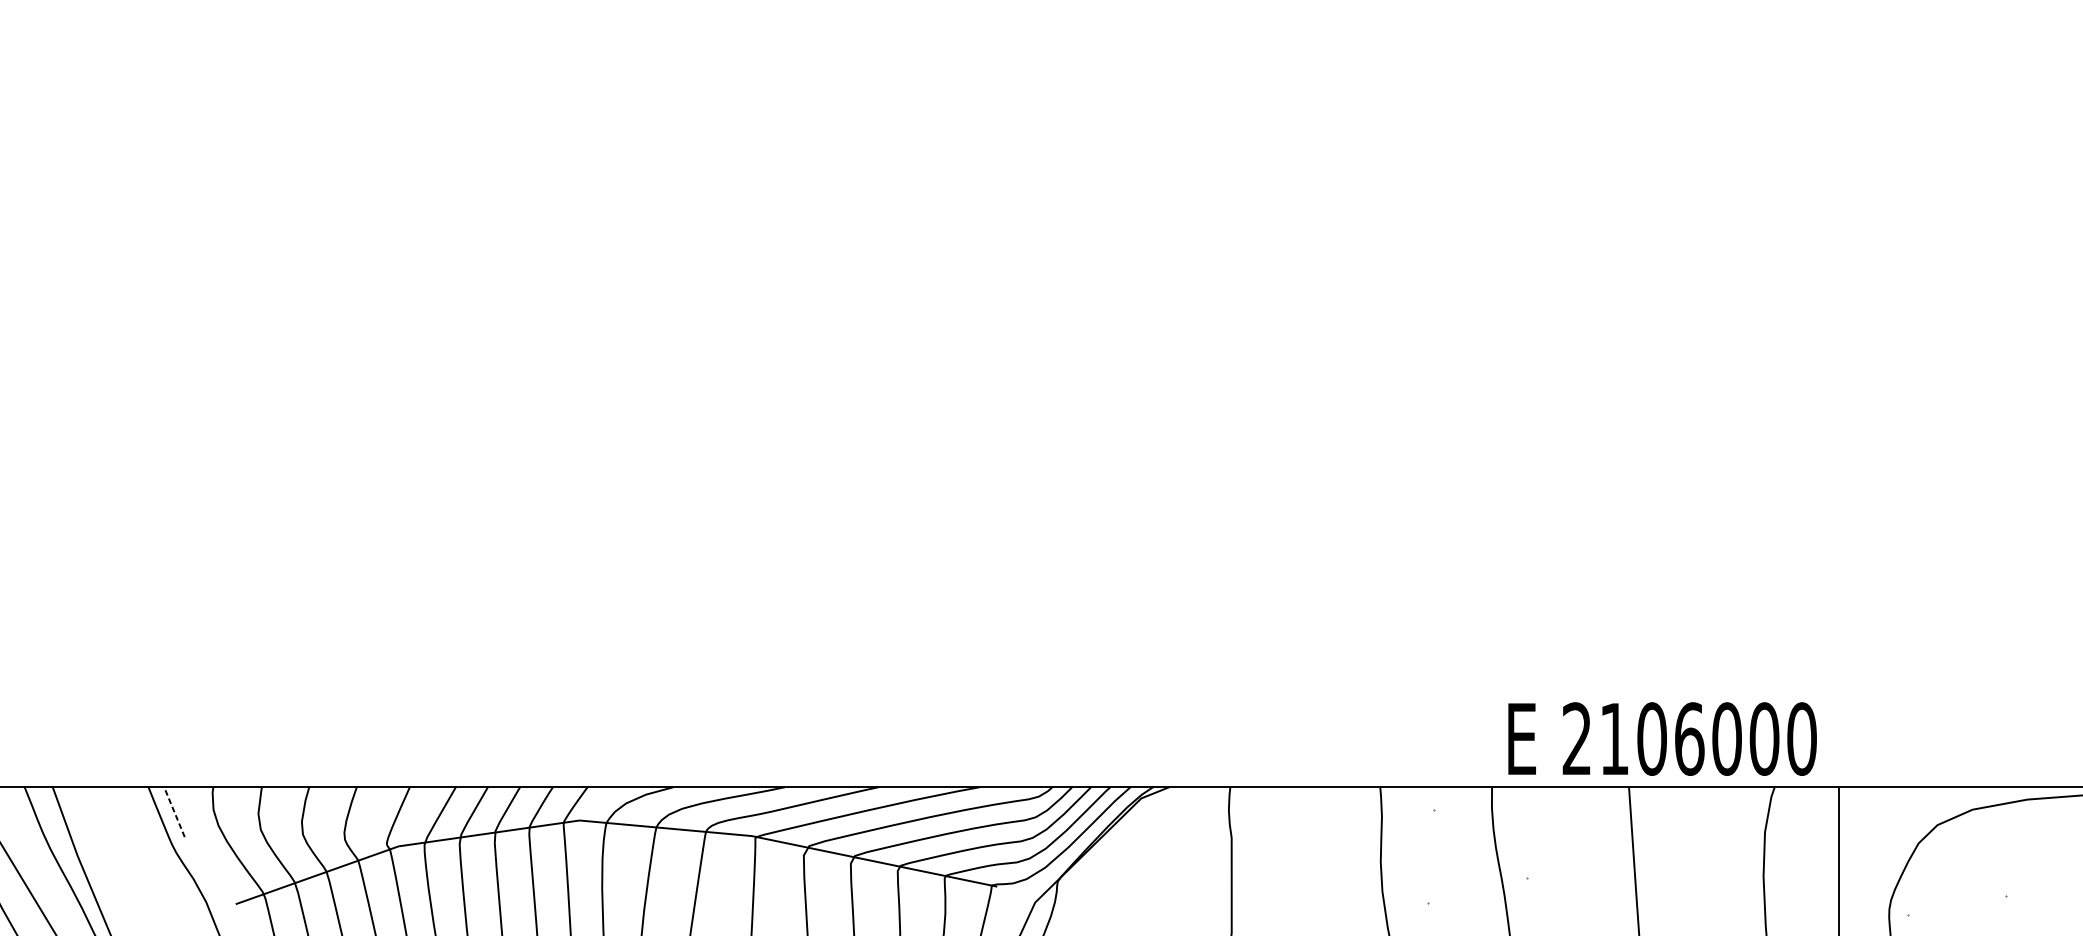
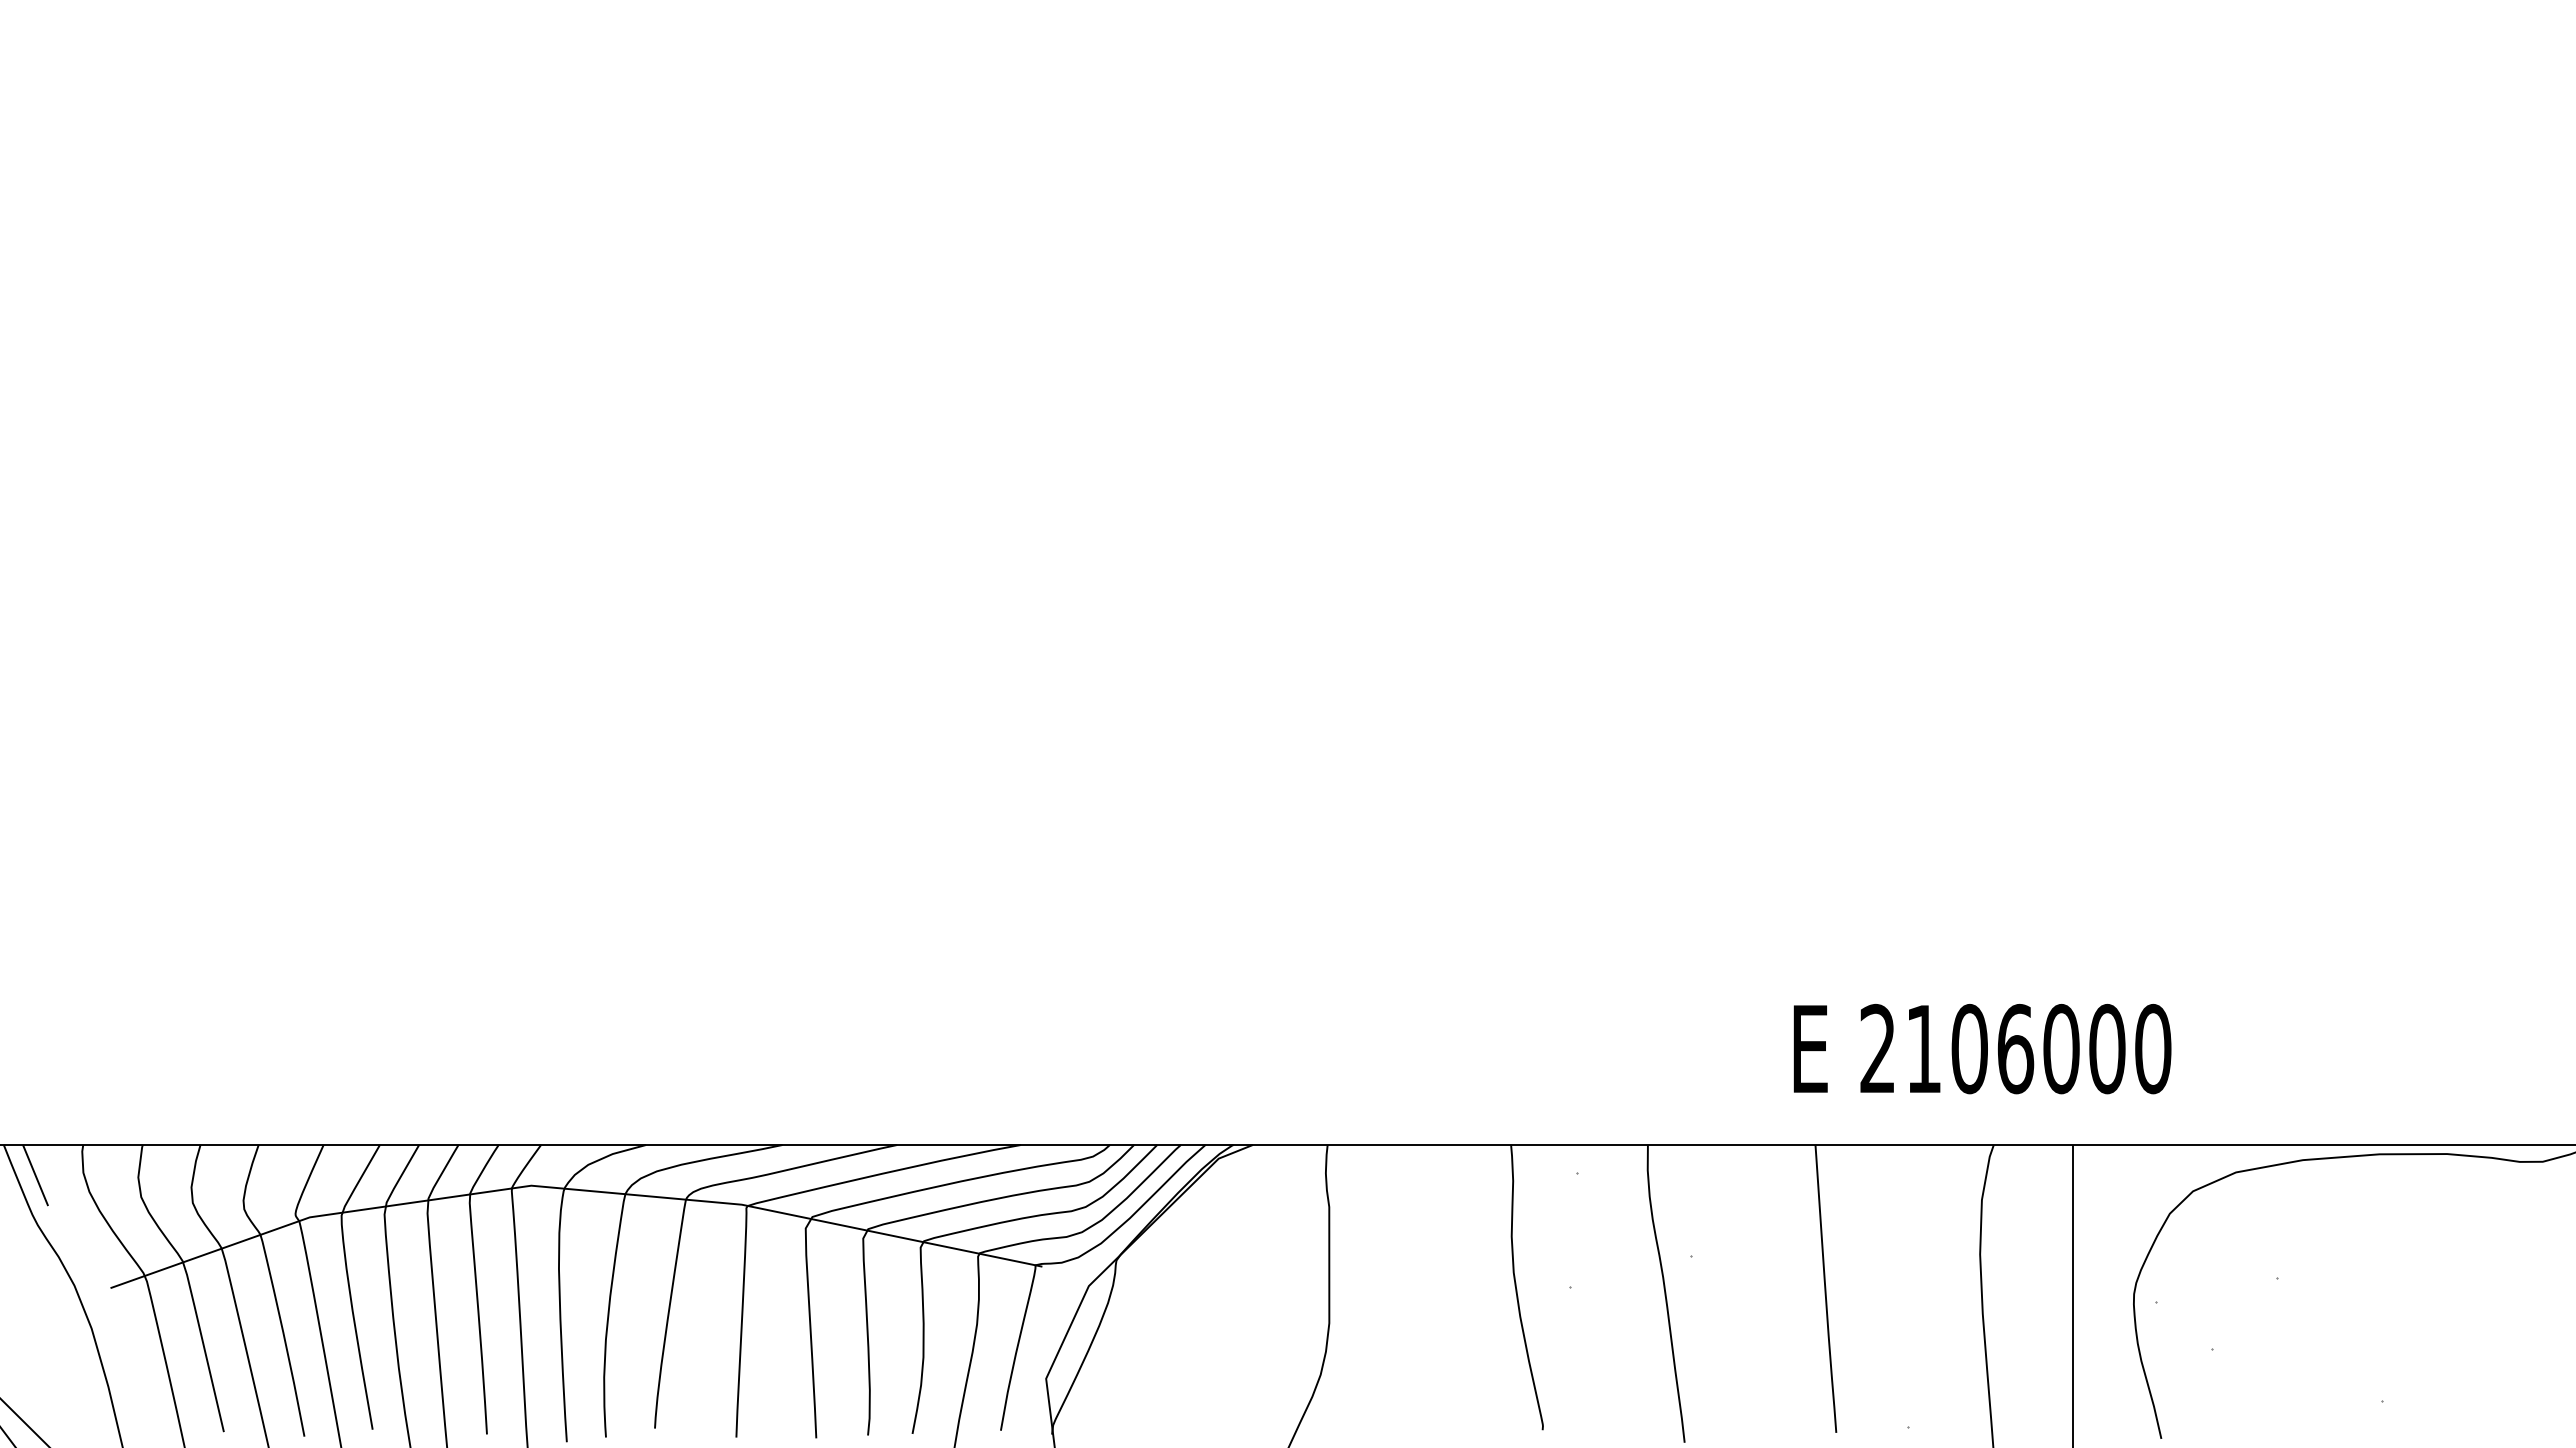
text: (1662, 739) -> (1982, 1049), moved
line: (174, 812) -> (35, 1175), dashed -> solid

